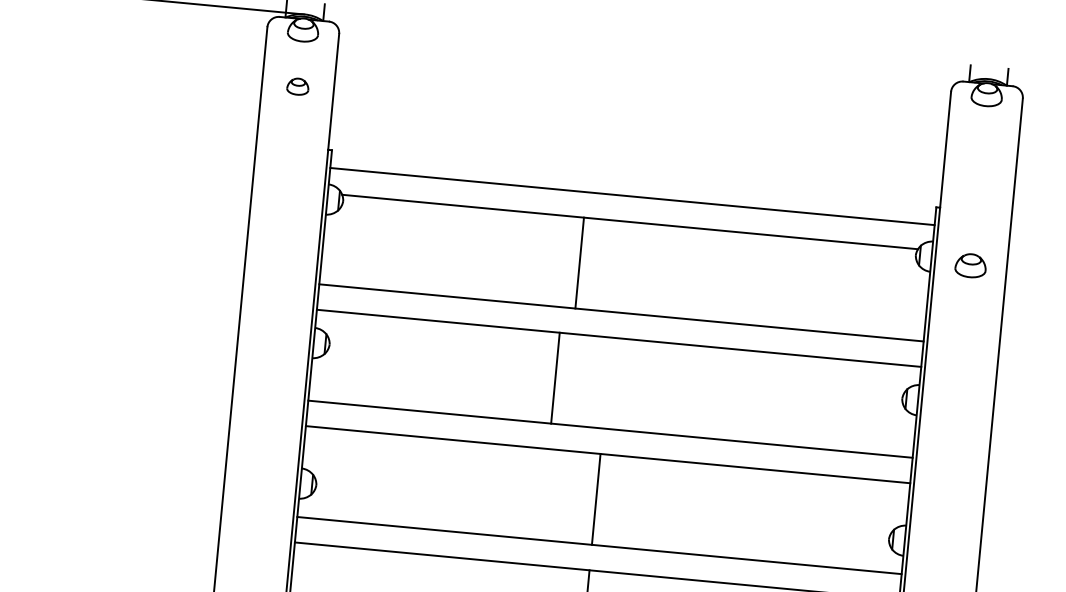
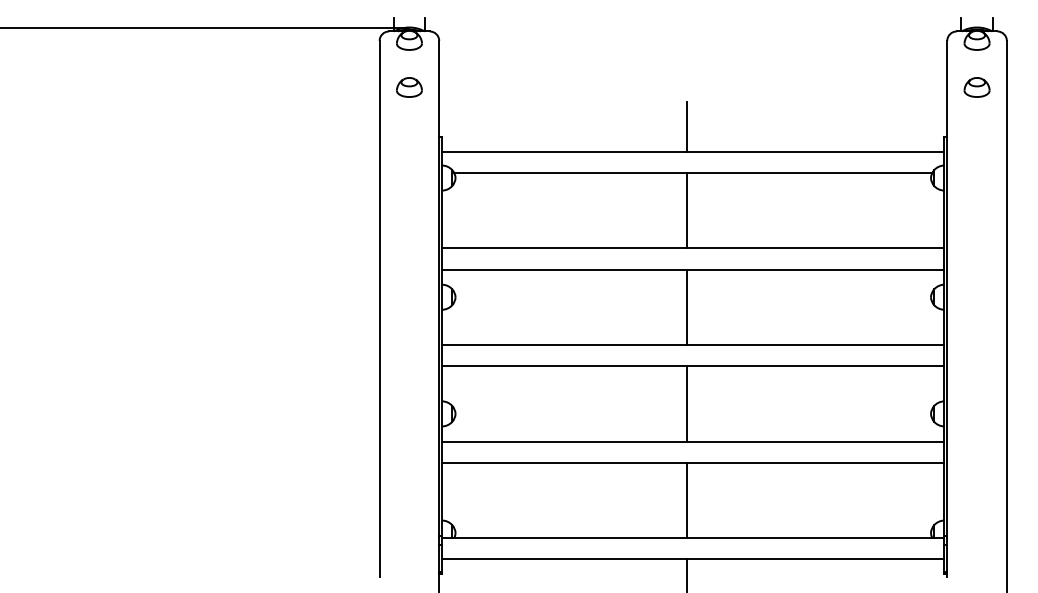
part: (298, 86) -> (409, 87), size x1.43
line: (627, 165) -> (686, 126), added
line: (579, 262) -> (686, 210), moved
part: (970, 265) -> (976, 87), moved
line: (554, 378) -> (686, 307), moved

